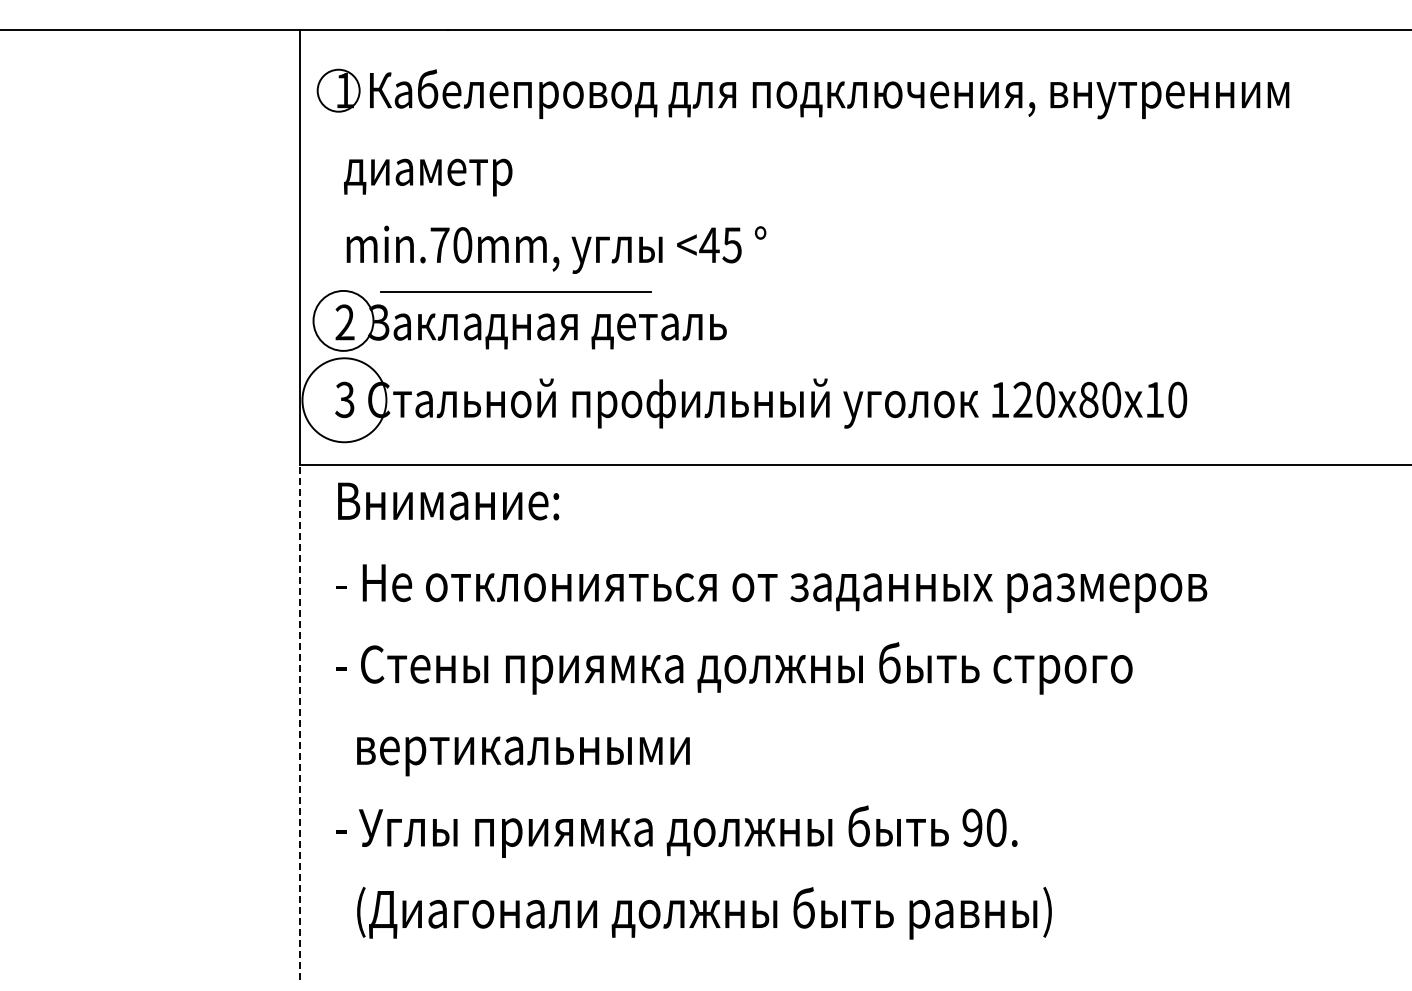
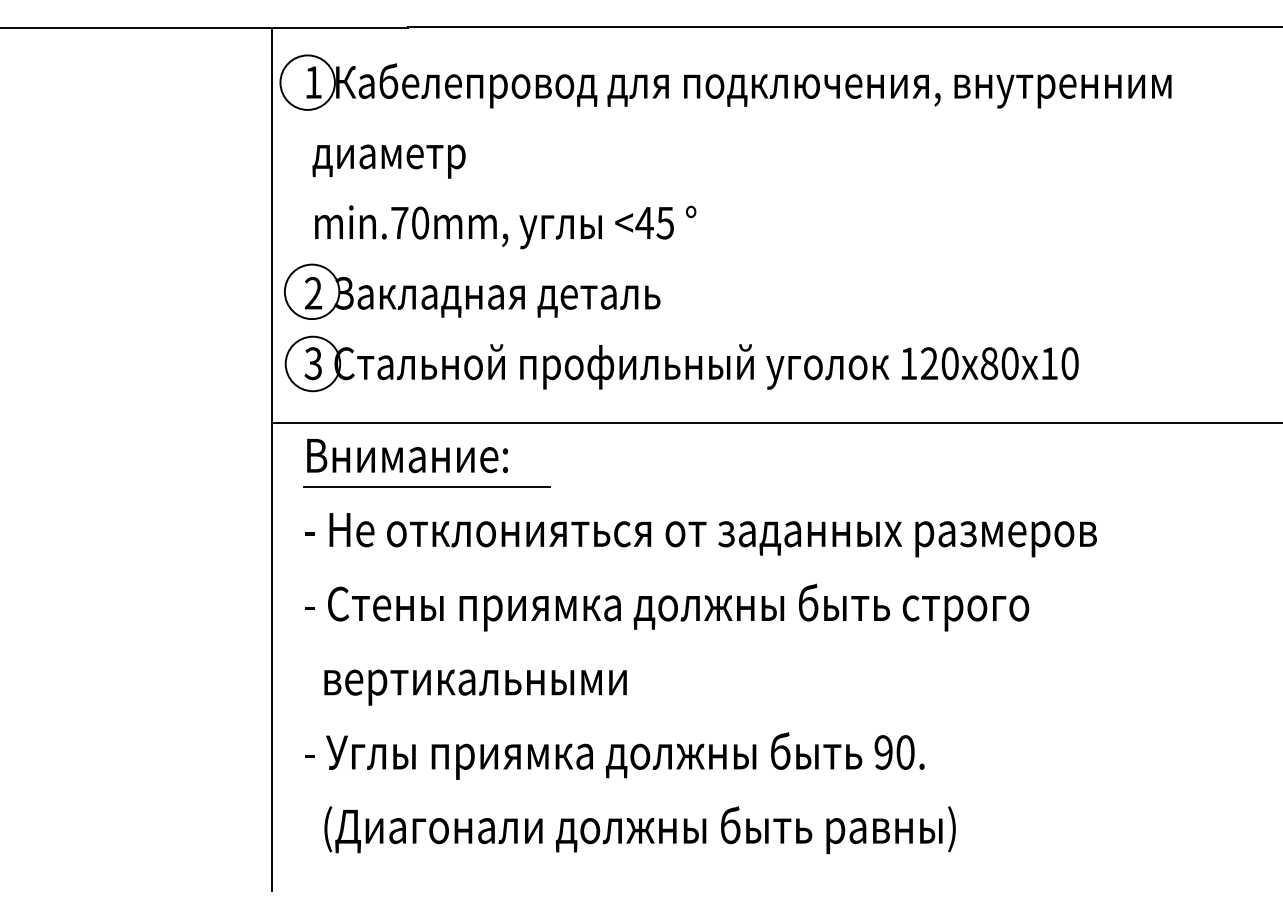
circle: (338, 90) -> (307, 82), size x1.43
line: (515, 291) -> (426, 486), moved
circle: (344, 400) -> (313, 364), size x0.71
line: (299, 722) -> (272, 656), dashed -> solid

